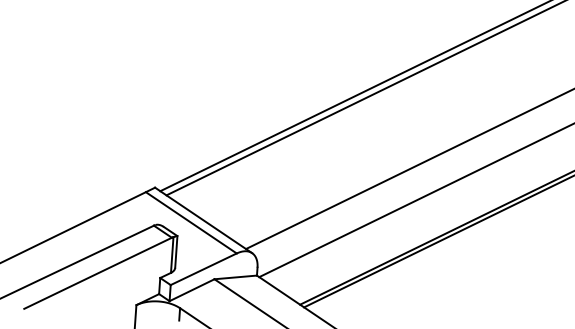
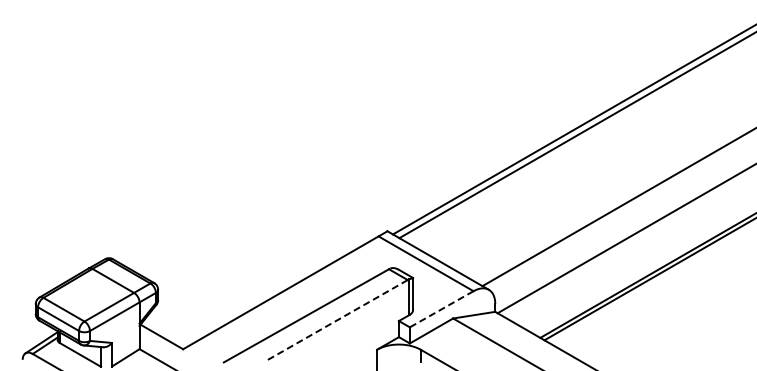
line: (203, 269) -> (441, 309), solid -> dashed
line: (98, 273) -> (336, 320), solid -> dashed

